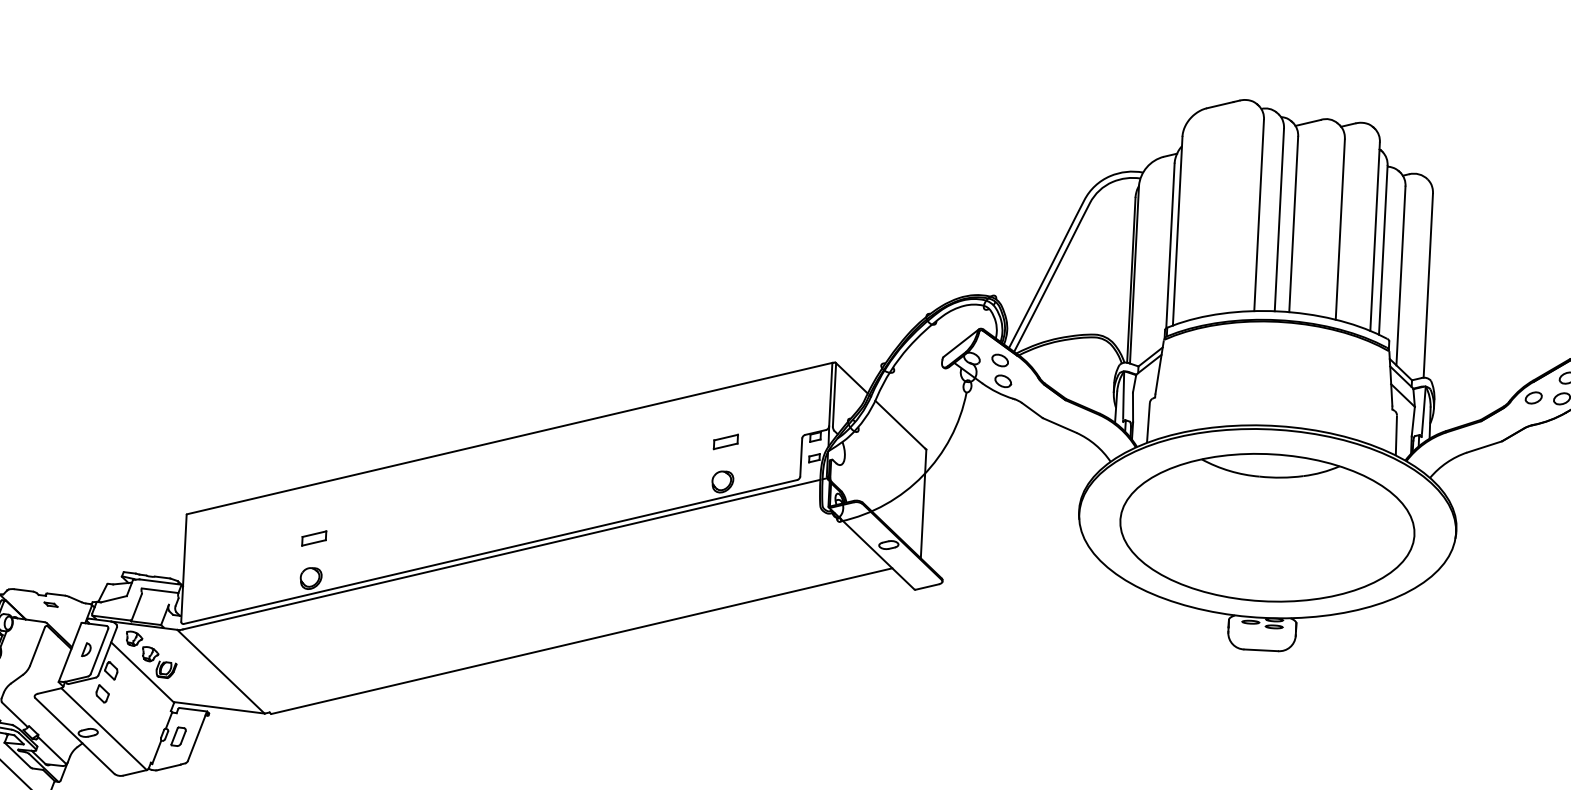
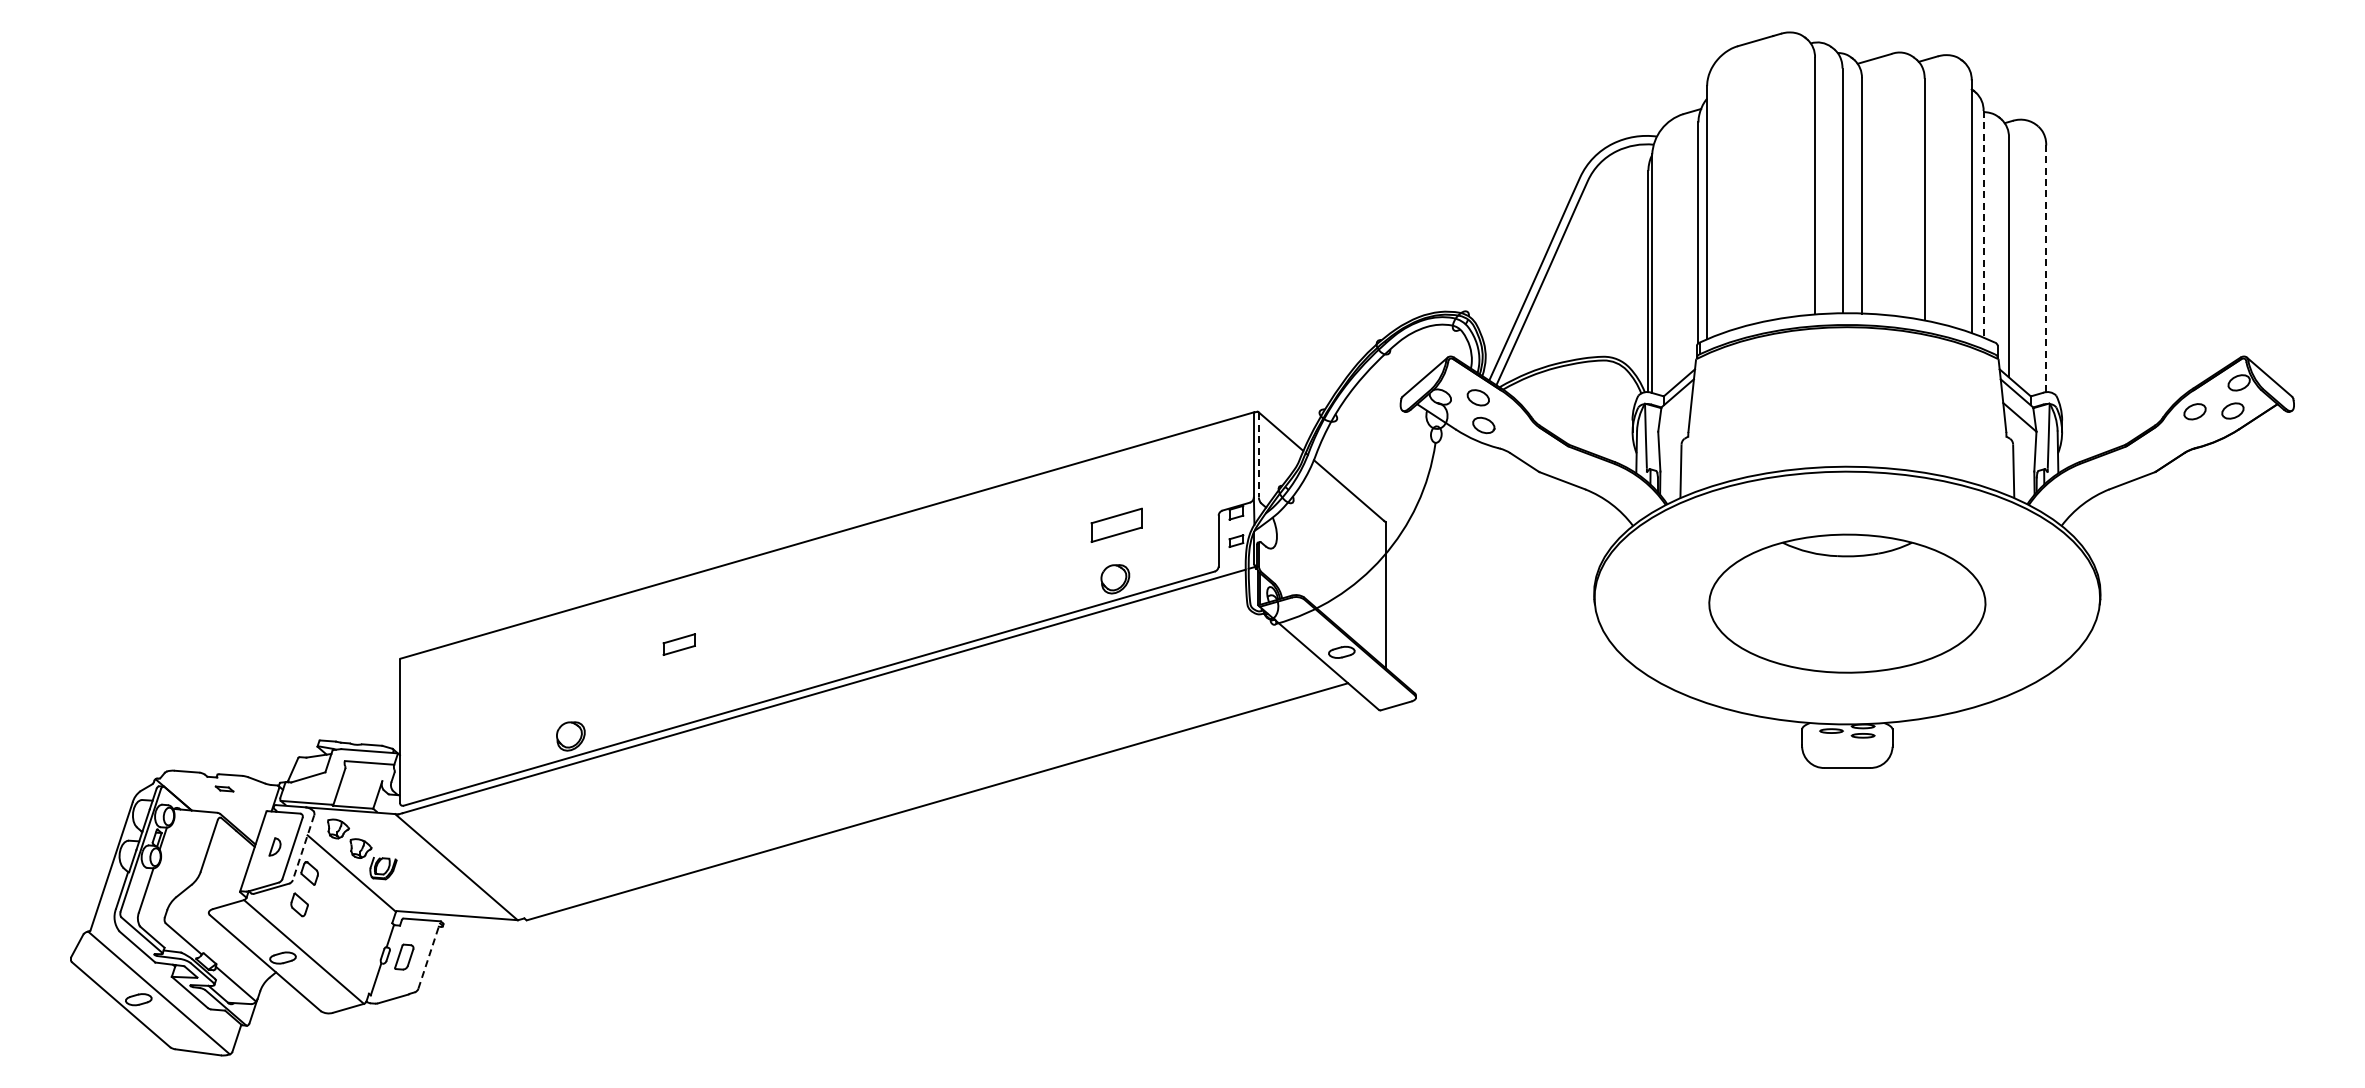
line: (1383, 250) -> (1983, 224), solid -> dashed
line: (1428, 285) -> (2046, 268), solid -> dashed
line: (834, 395) -> (1258, 455), solid -> dashed
part: (725, 442) -> (1116, 525), size x1.6
part: (1267, 527) -> (1847, 603), size x0.7
part: (313, 538) -> (678, 644), moved
line: (107, 652) -> (303, 848), solid -> dashed
line: (197, 736) -> (429, 955), solid -> dashed

